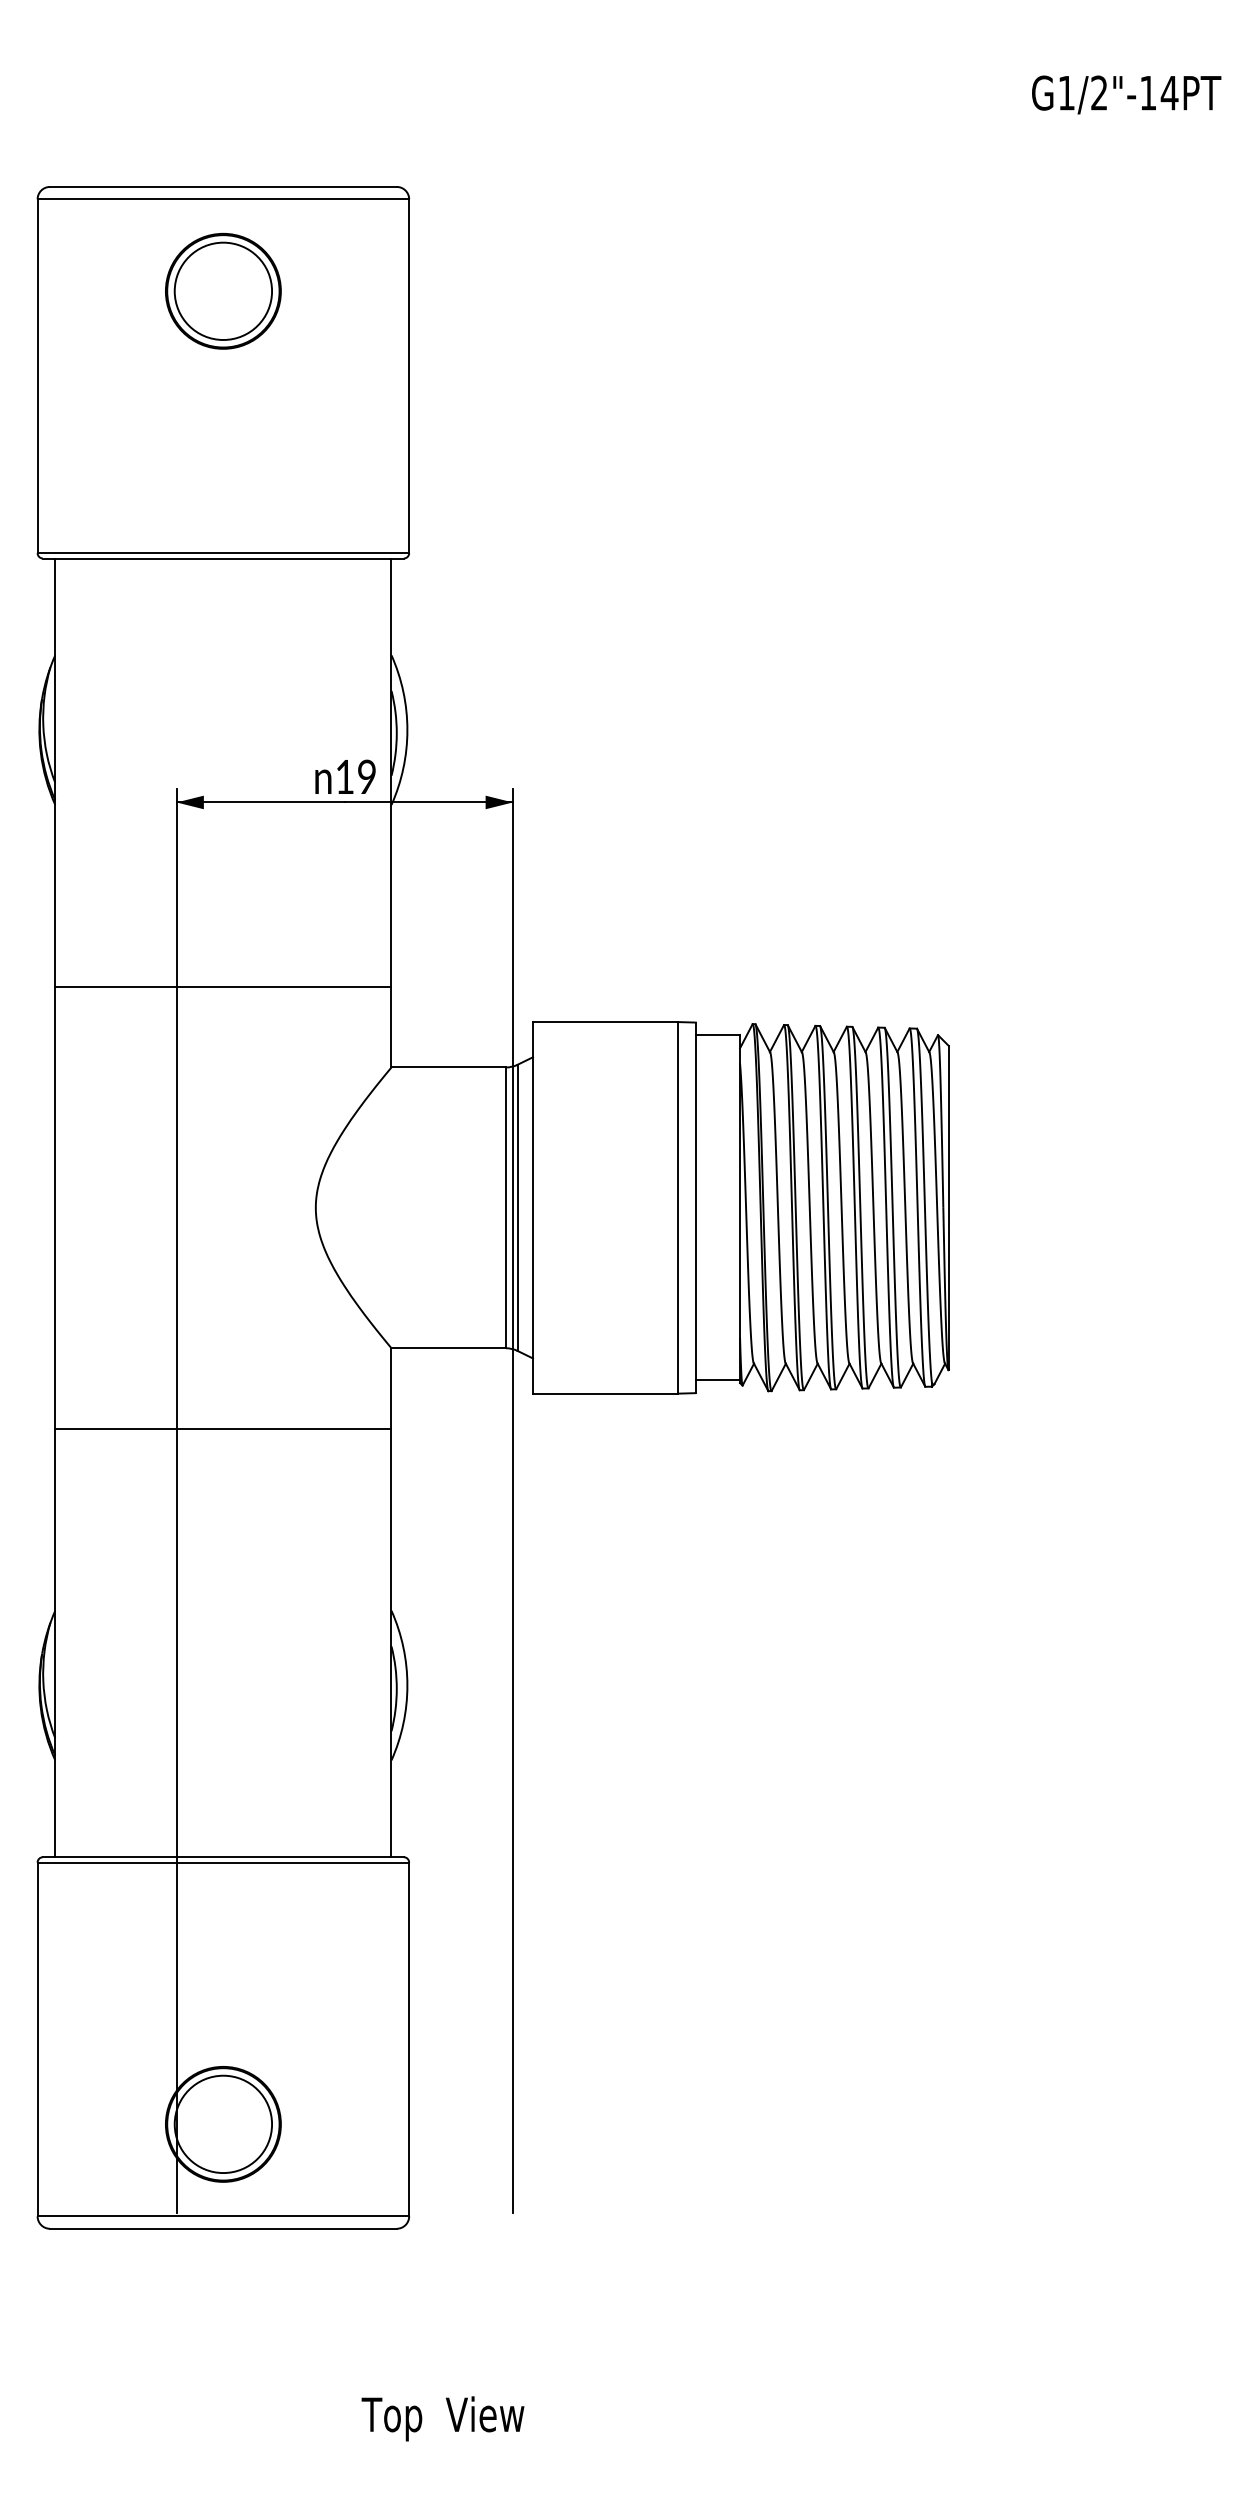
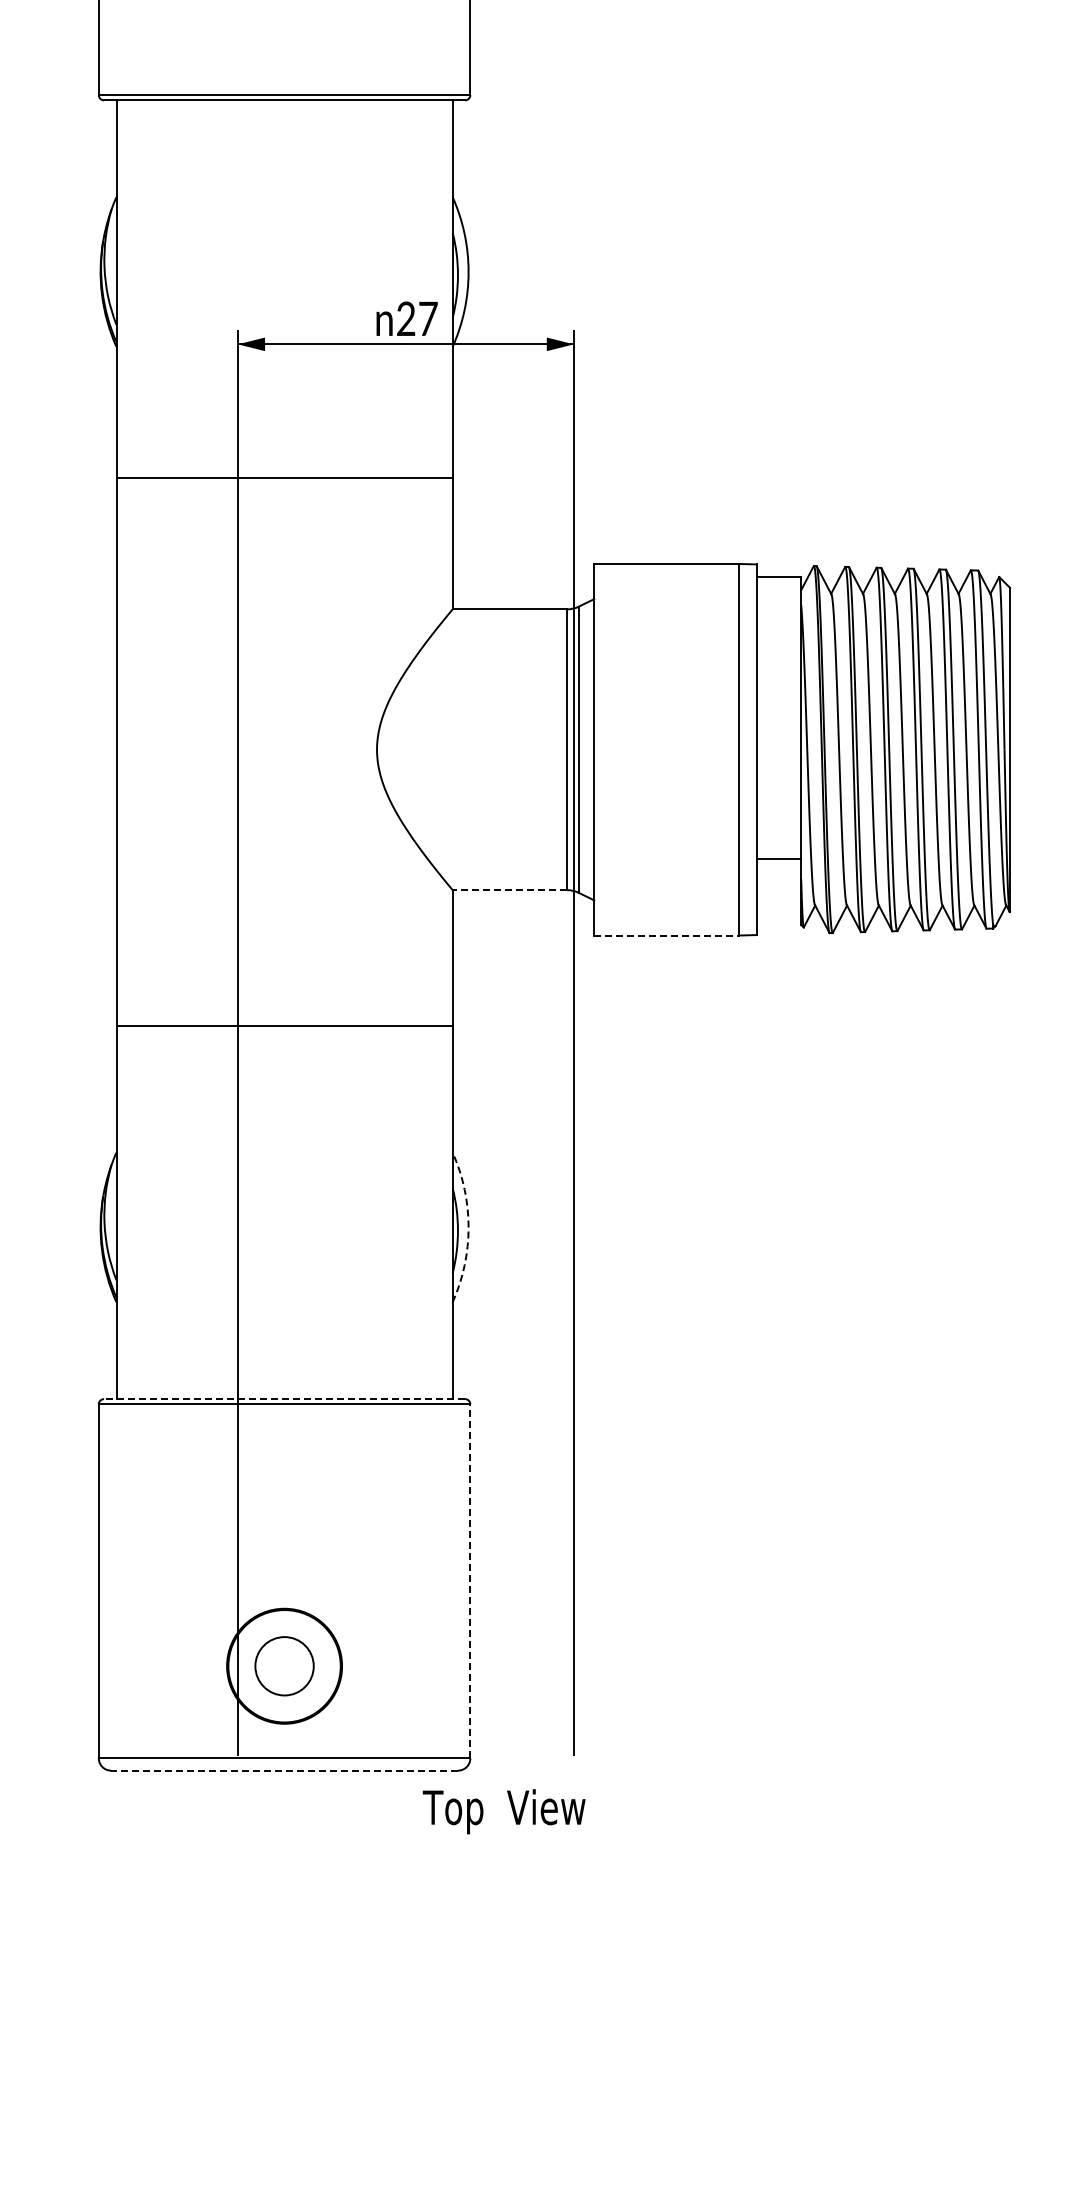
text: (355, 776) -> (416, 318), 19 -> 27
line: (223, 986) -> (284, 477), moved
line: (448, 1348) -> (509, 890), solid -> dashed
line: (717, 1380) -> (778, 859), moved
line: (605, 1393) -> (666, 935), solid -> dashed
line: (223, 1429) -> (284, 1026), moved
arc: (407, 1685) -> (468, 1227), solid -> dashed
line: (222, 1857) -> (283, 1399), solid -> dashed
line: (409, 2039) -> (470, 1581), solid -> dashed
circle: (223, 2124) -> (284, 1666), size x0.6
line: (222, 2228) -> (283, 1770), solid -> dashed
text: (442, 2418) -> (503, 1811), moved

